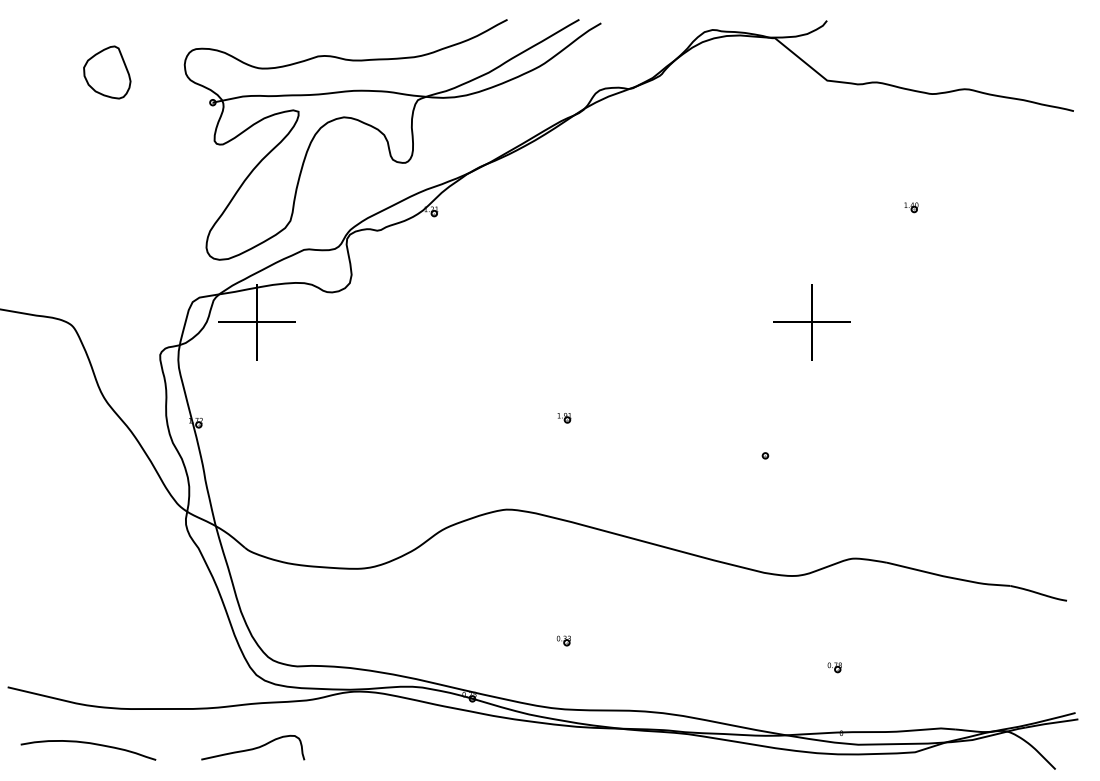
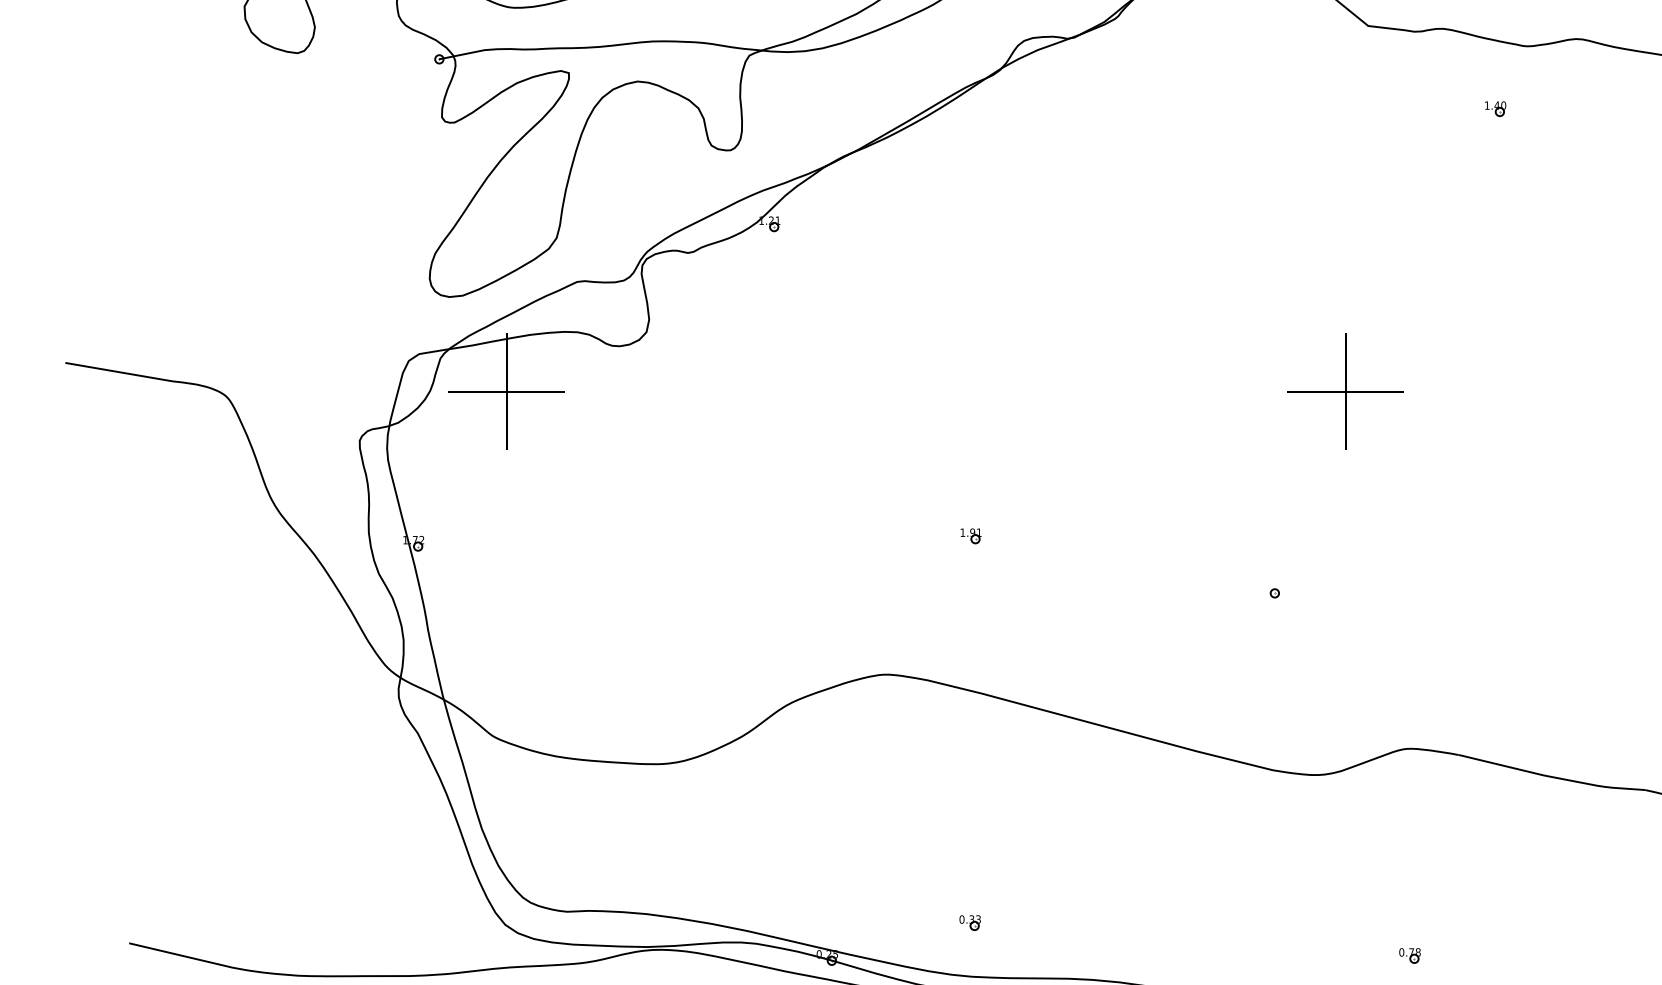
part: (911, 207) -> (1495, 108), moved
part: (563, 640) -> (969, 922), moved
part: (834, 667) -> (1409, 955), moved

